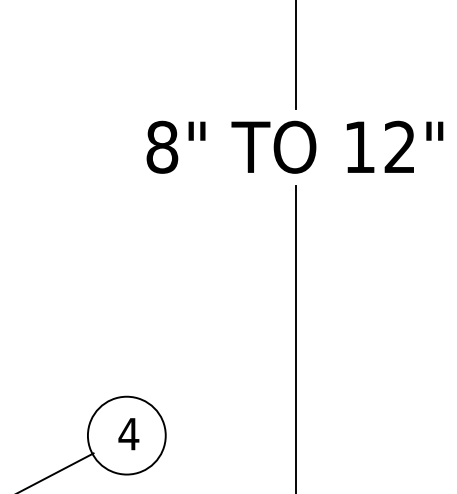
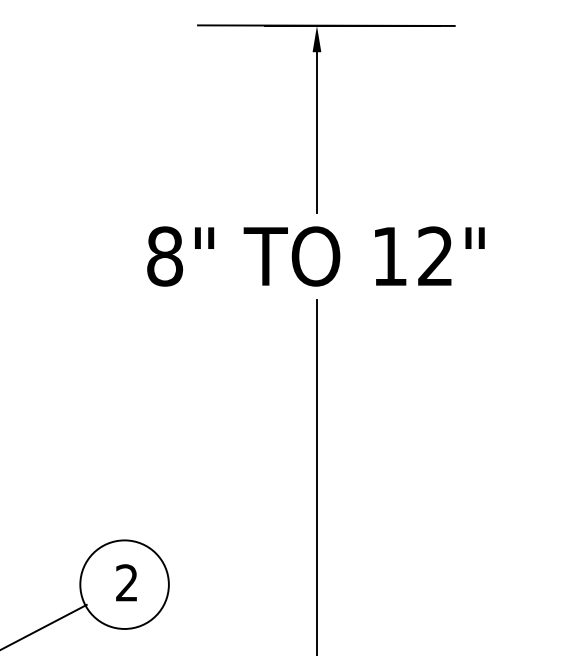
text: (128, 433) -> (126, 582), 4 -> 2

